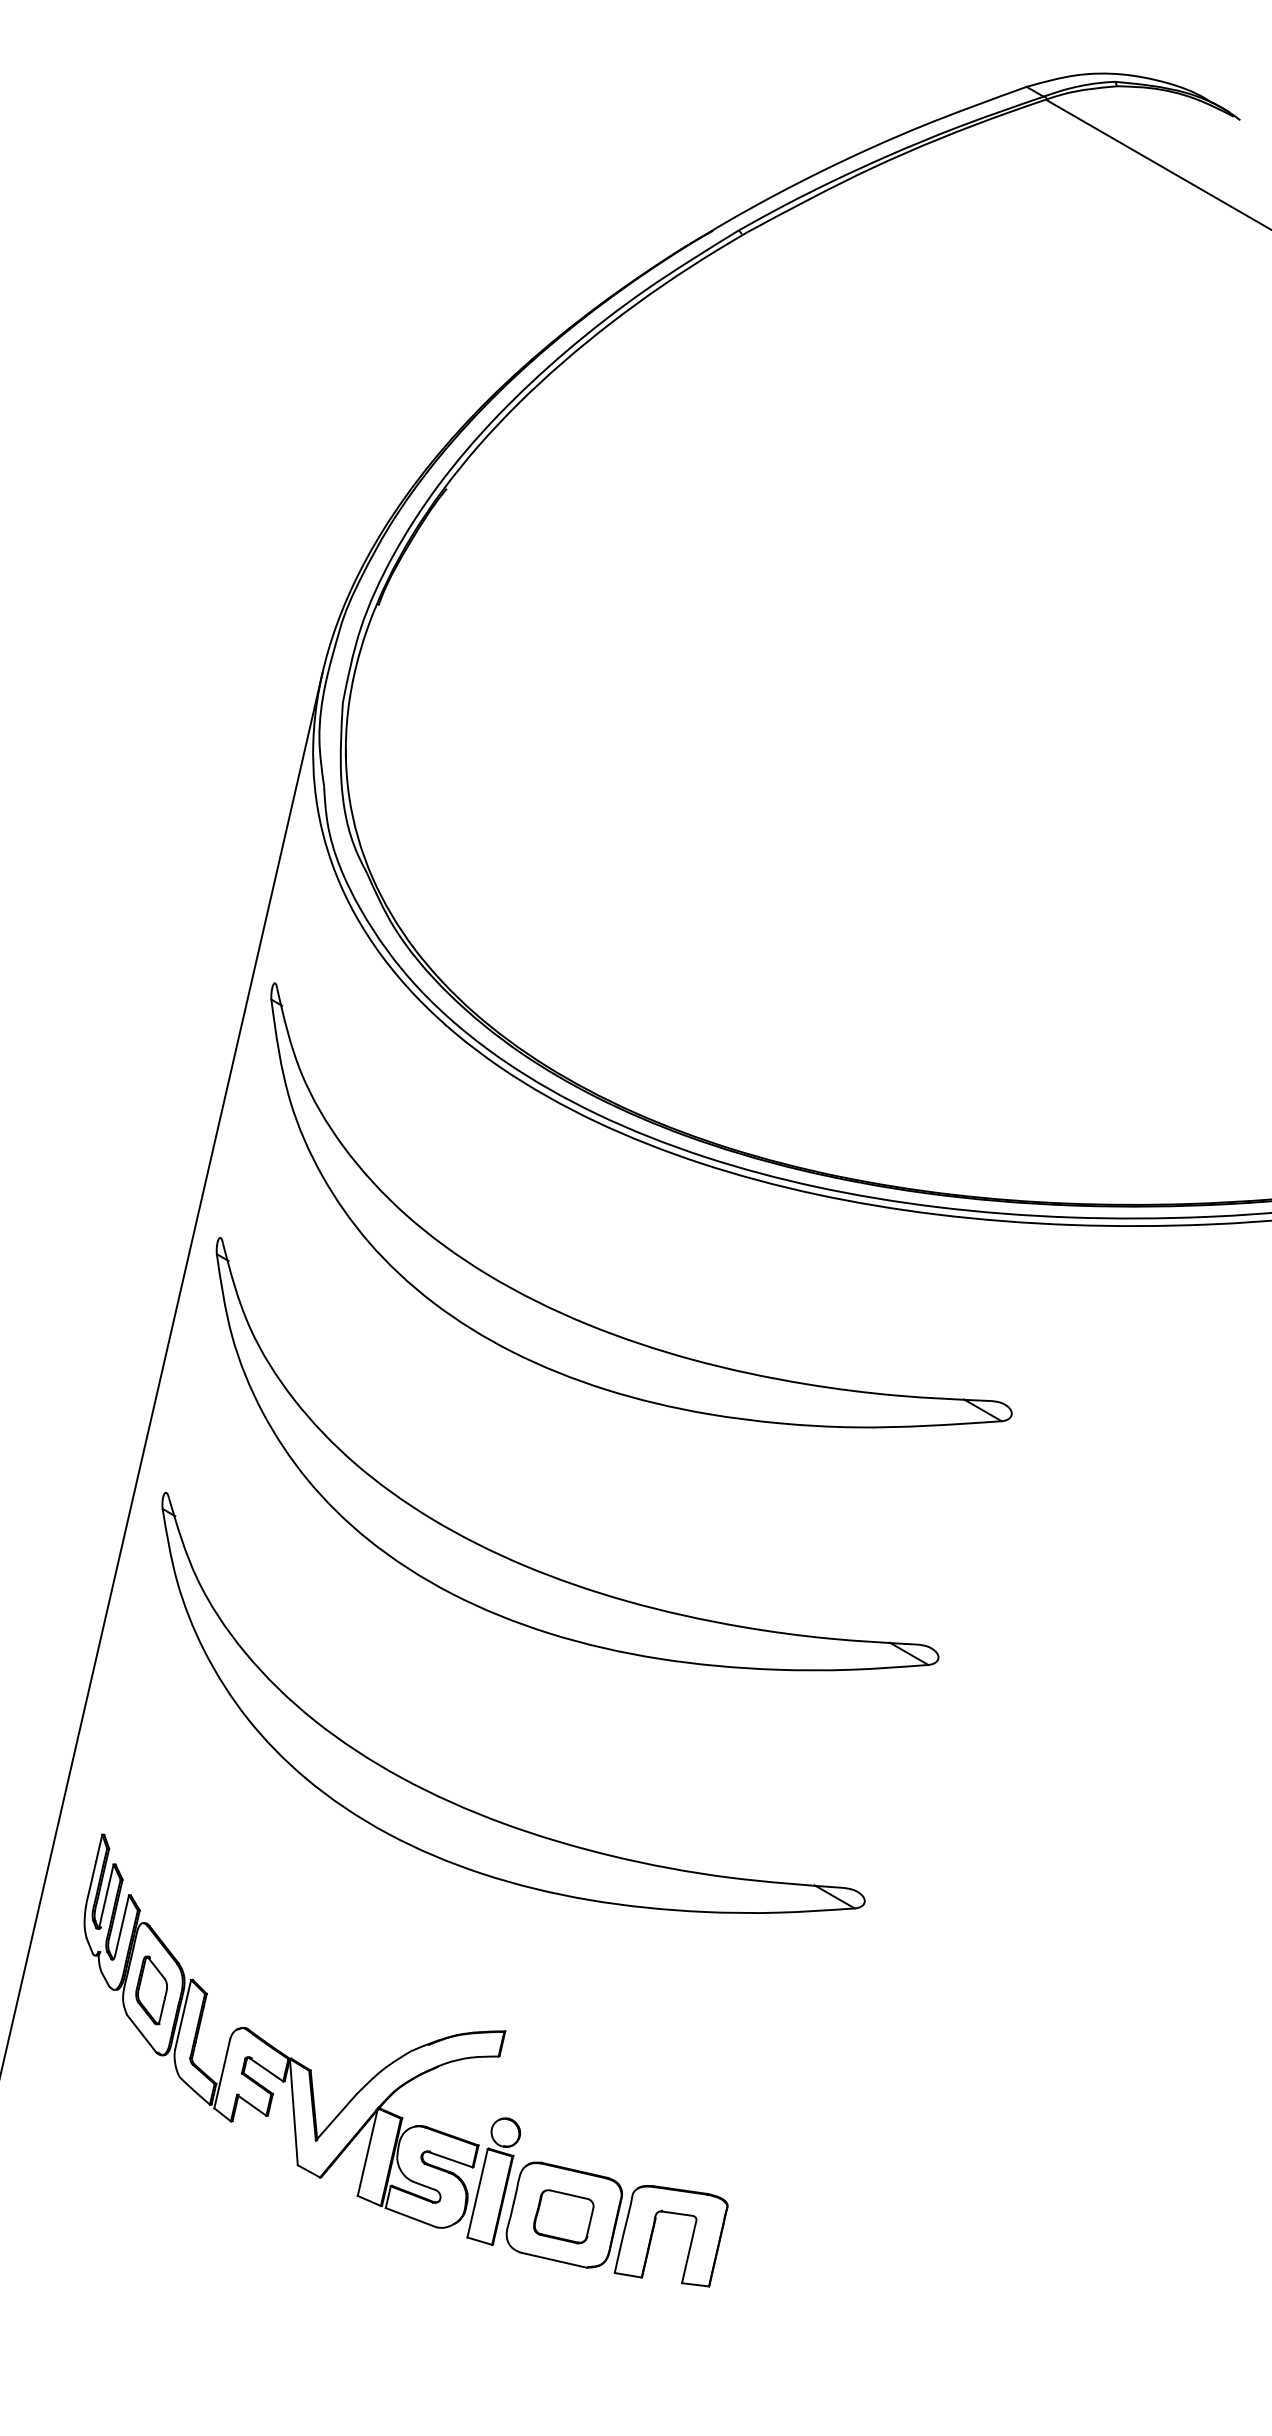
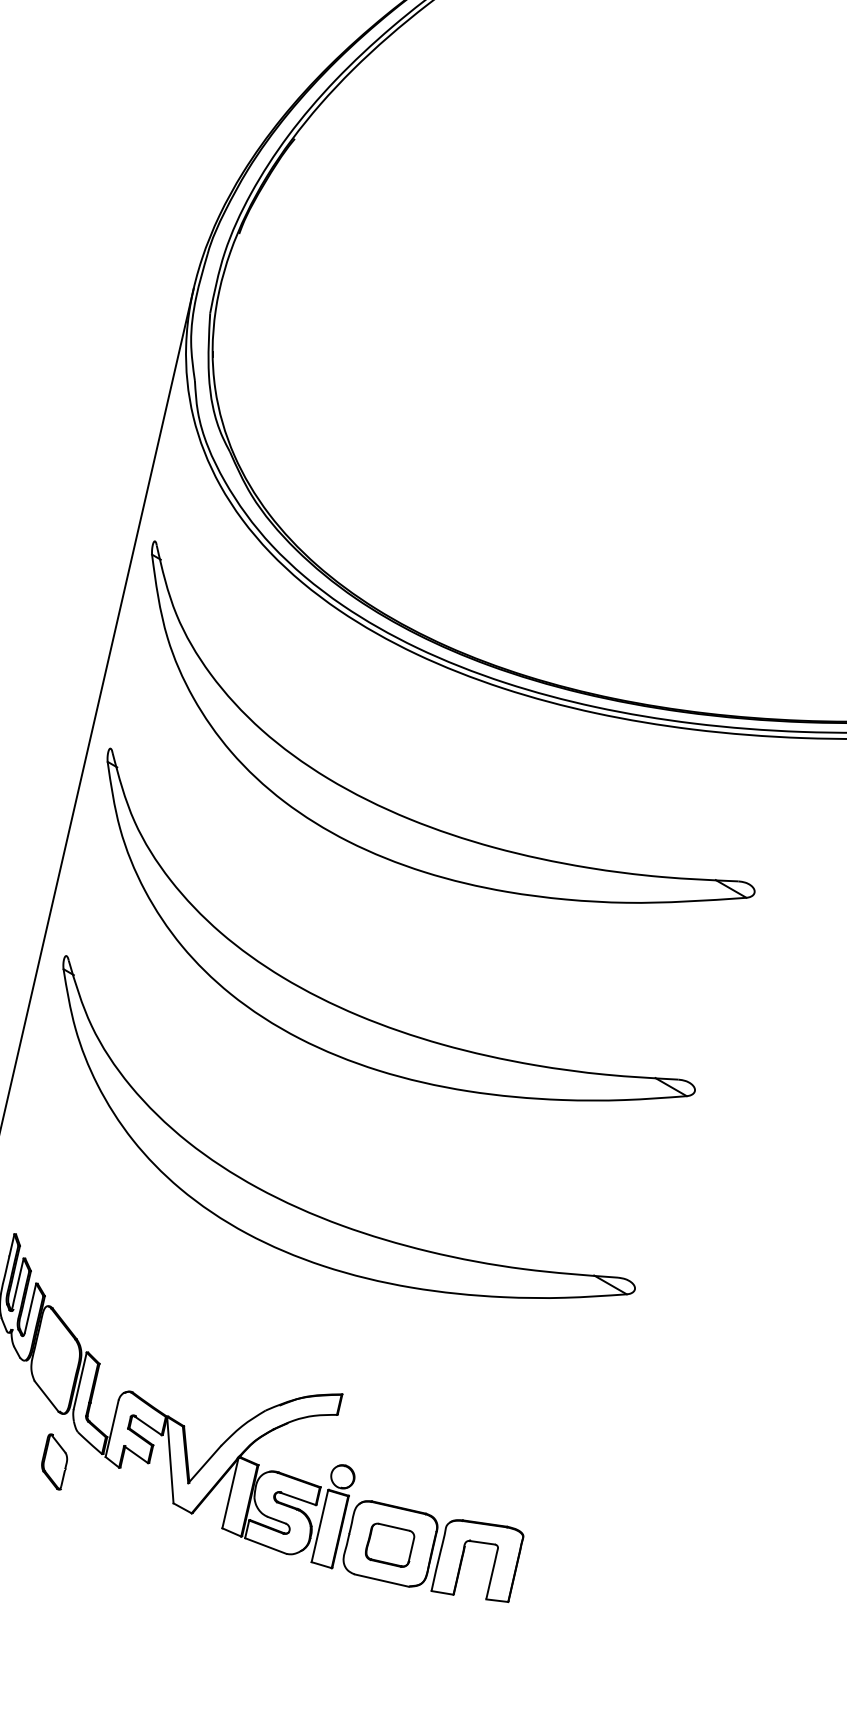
part: (151, 1990) -> (54, 1462), moved

